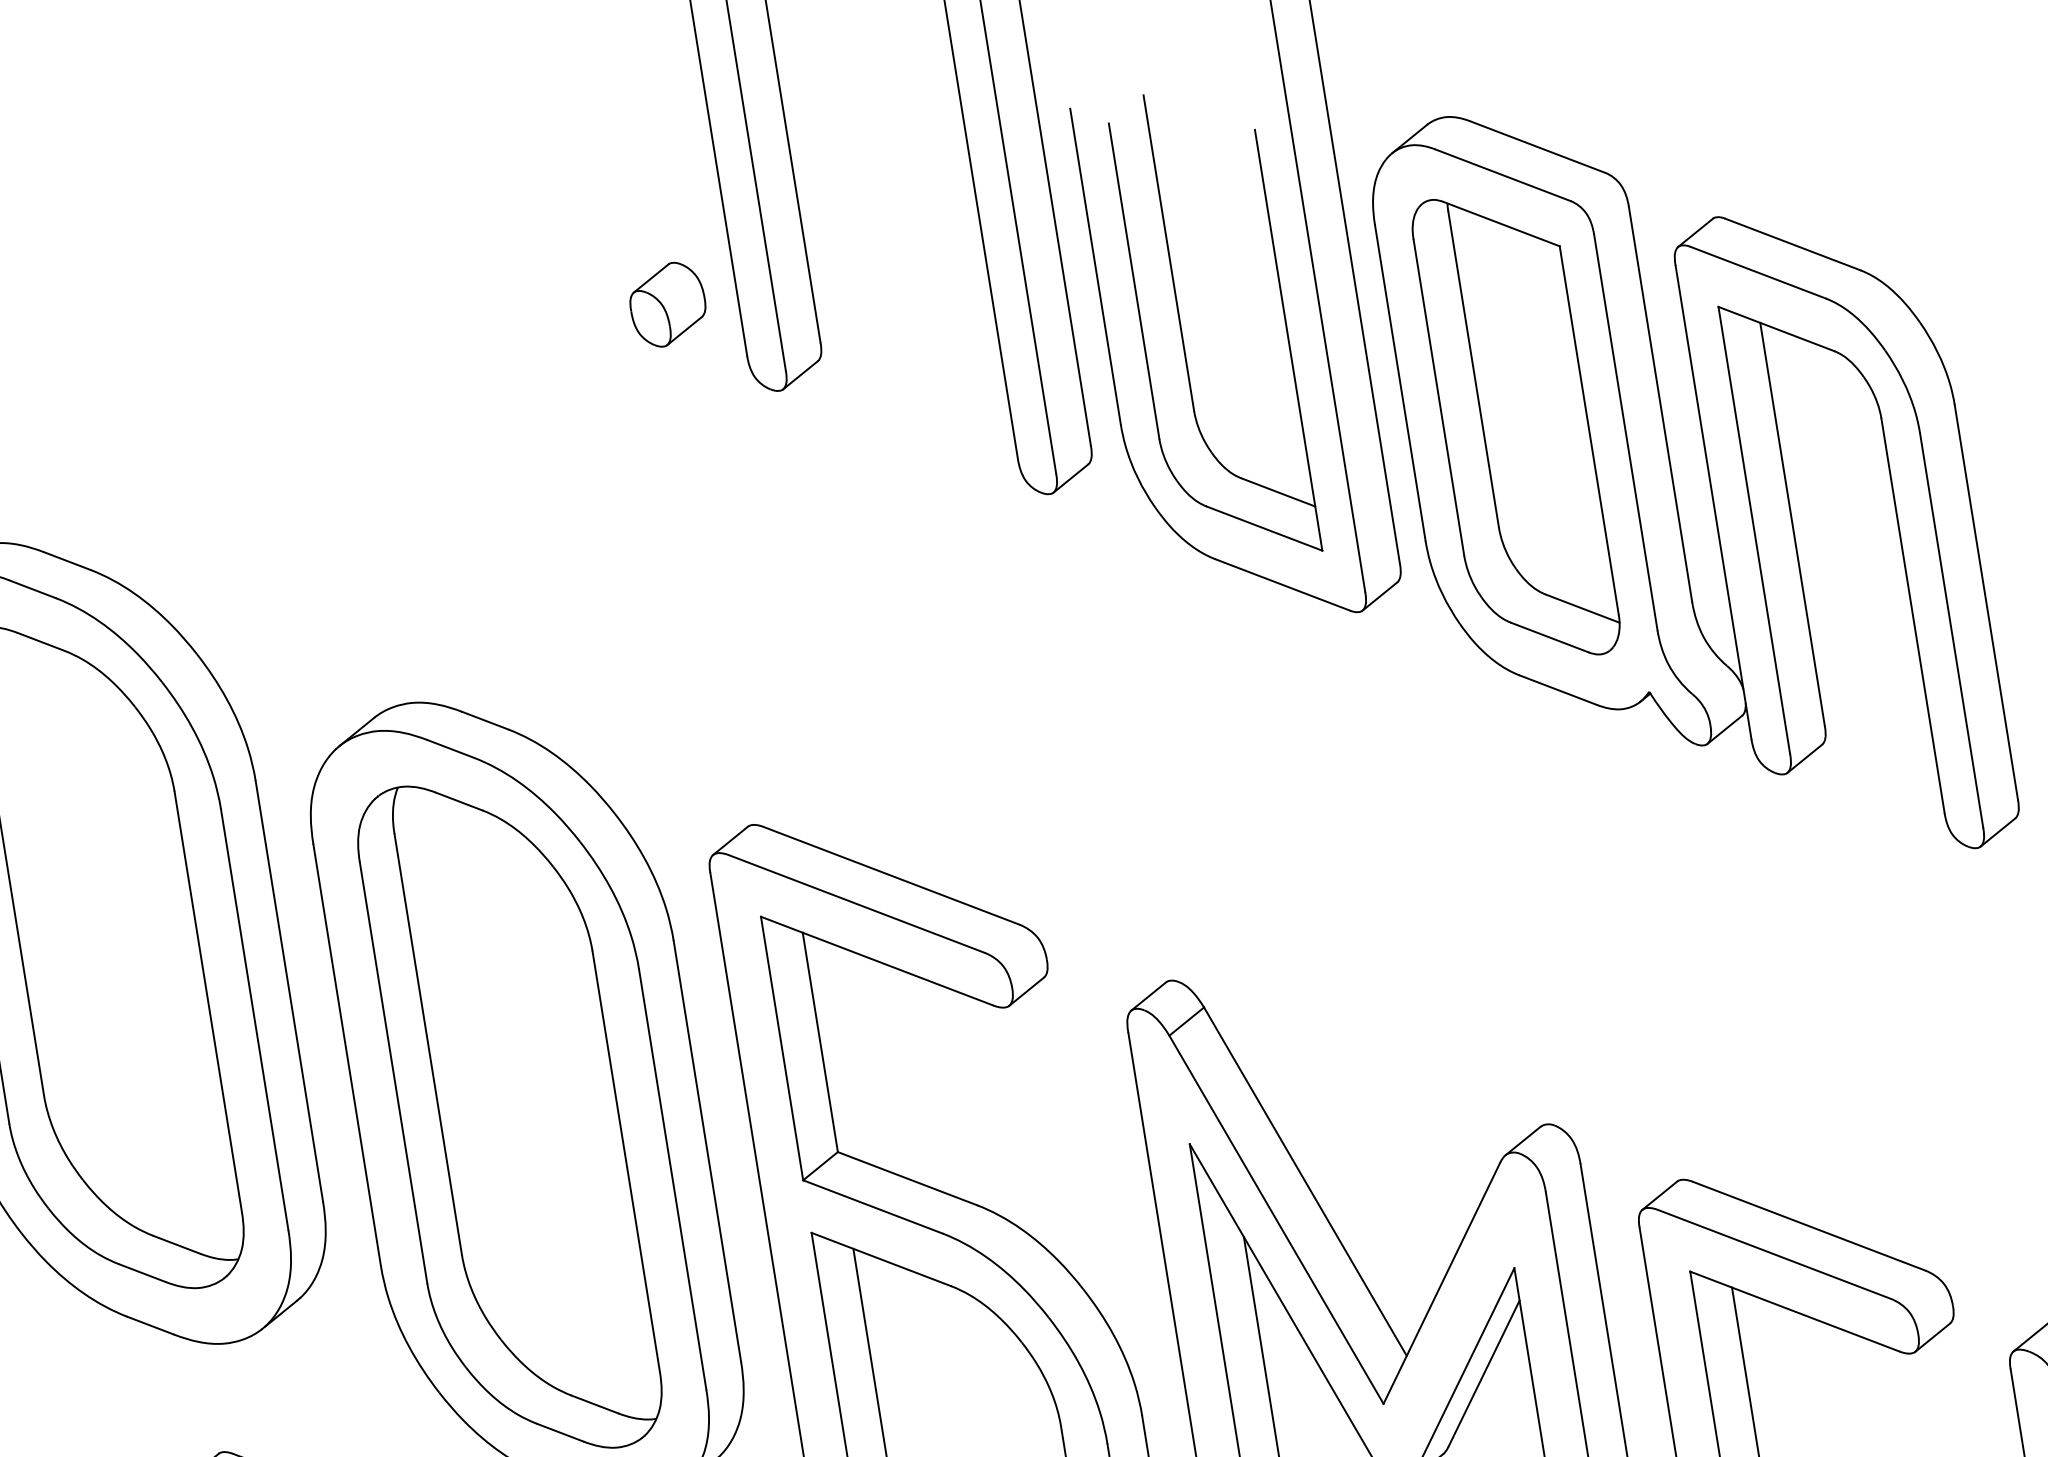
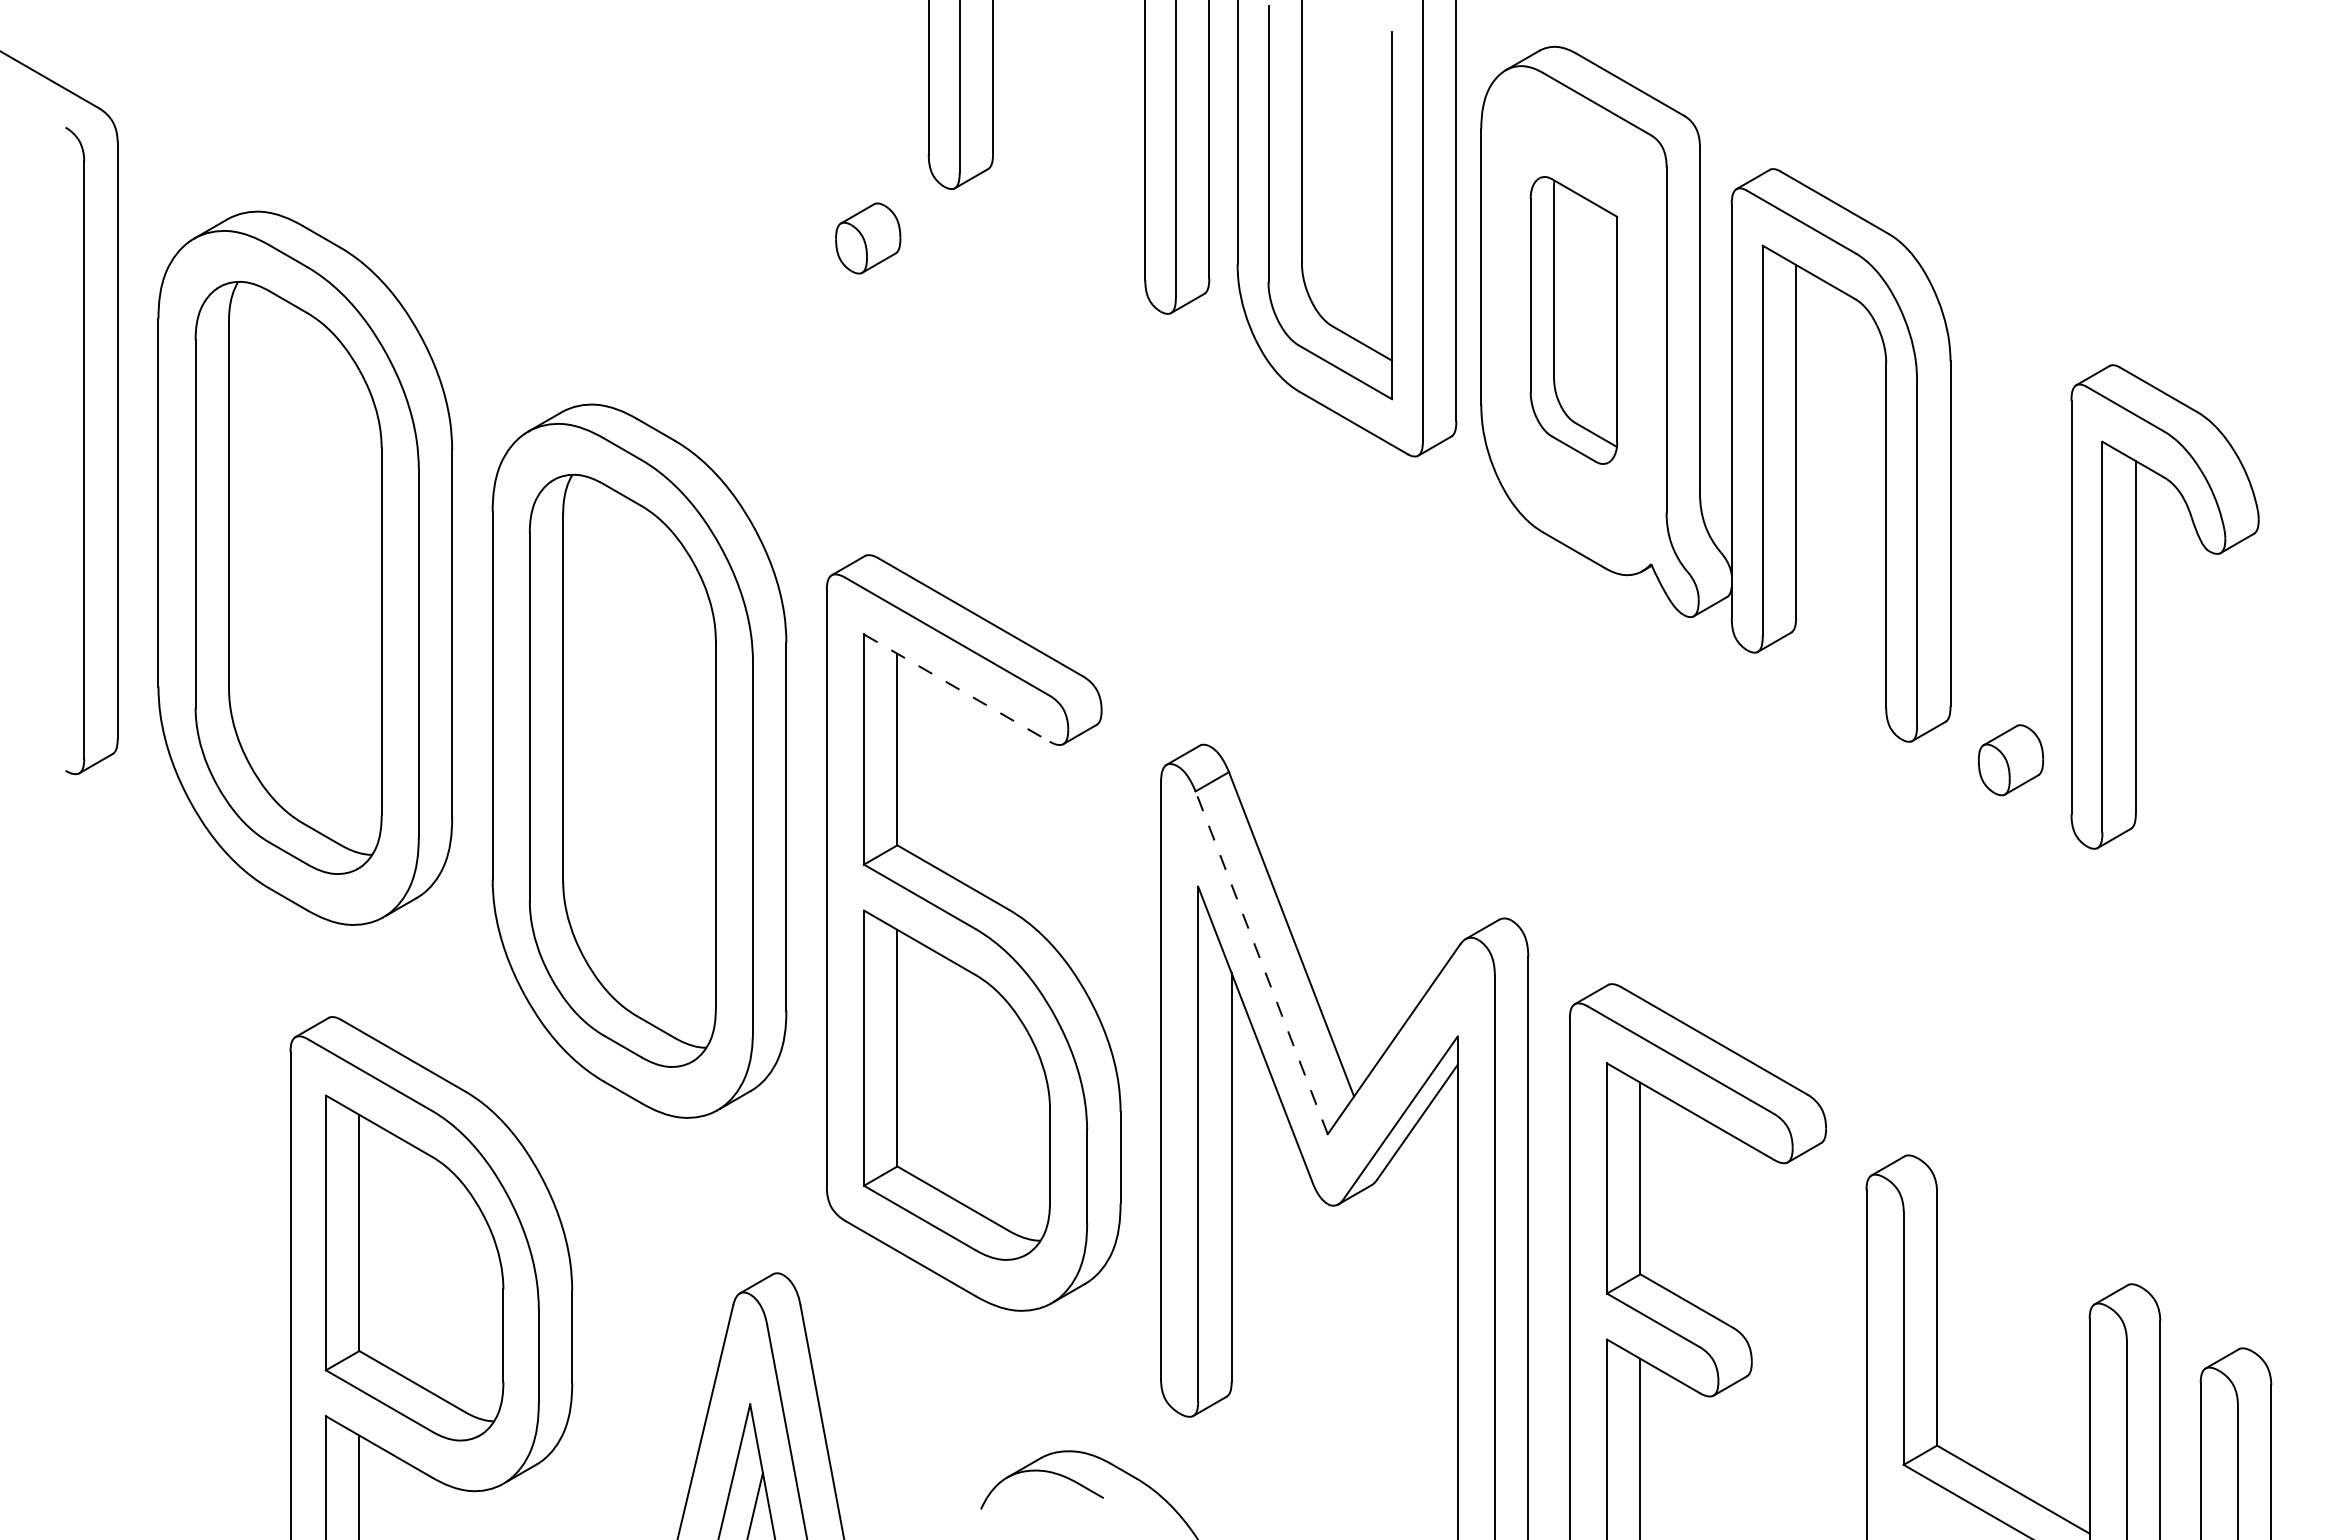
part: (668, 304) -> (868, 238), moved
part: (1515, 427) -> (1573, 320), size x0.7
line: (877, 961) -> (957, 688), solid -> dashed
line: (1276, 1219) -> (1261, 962), solid -> dashed

